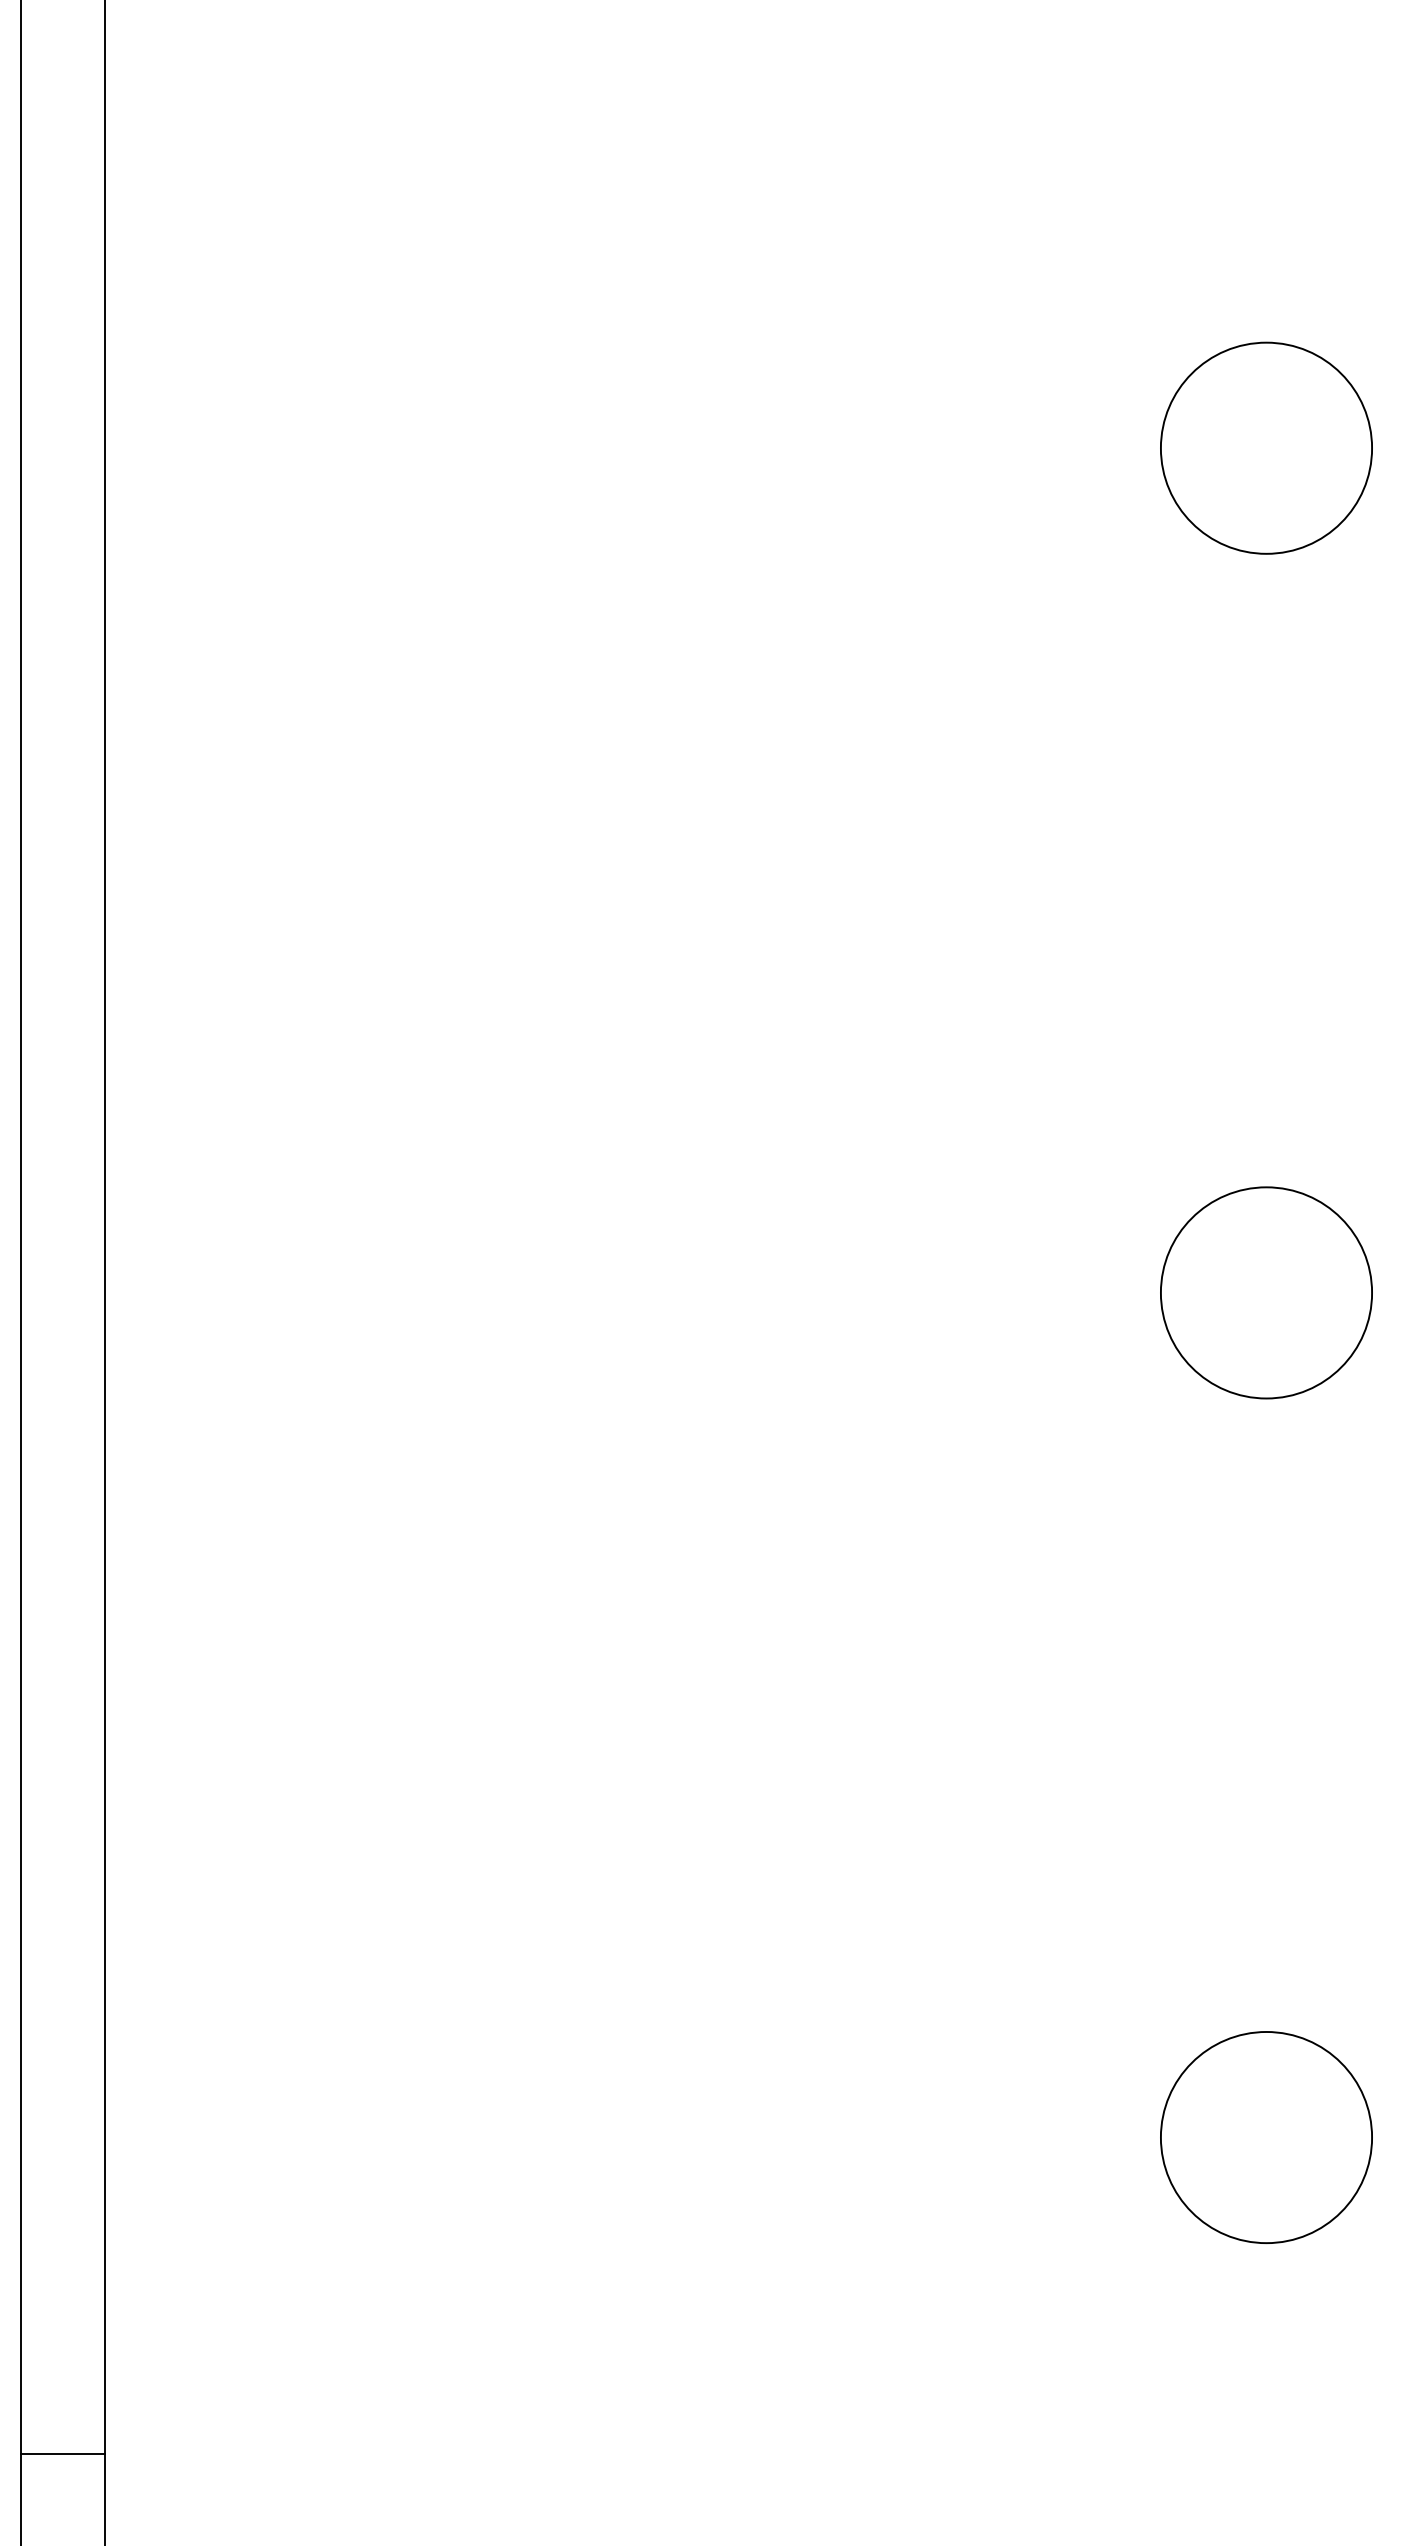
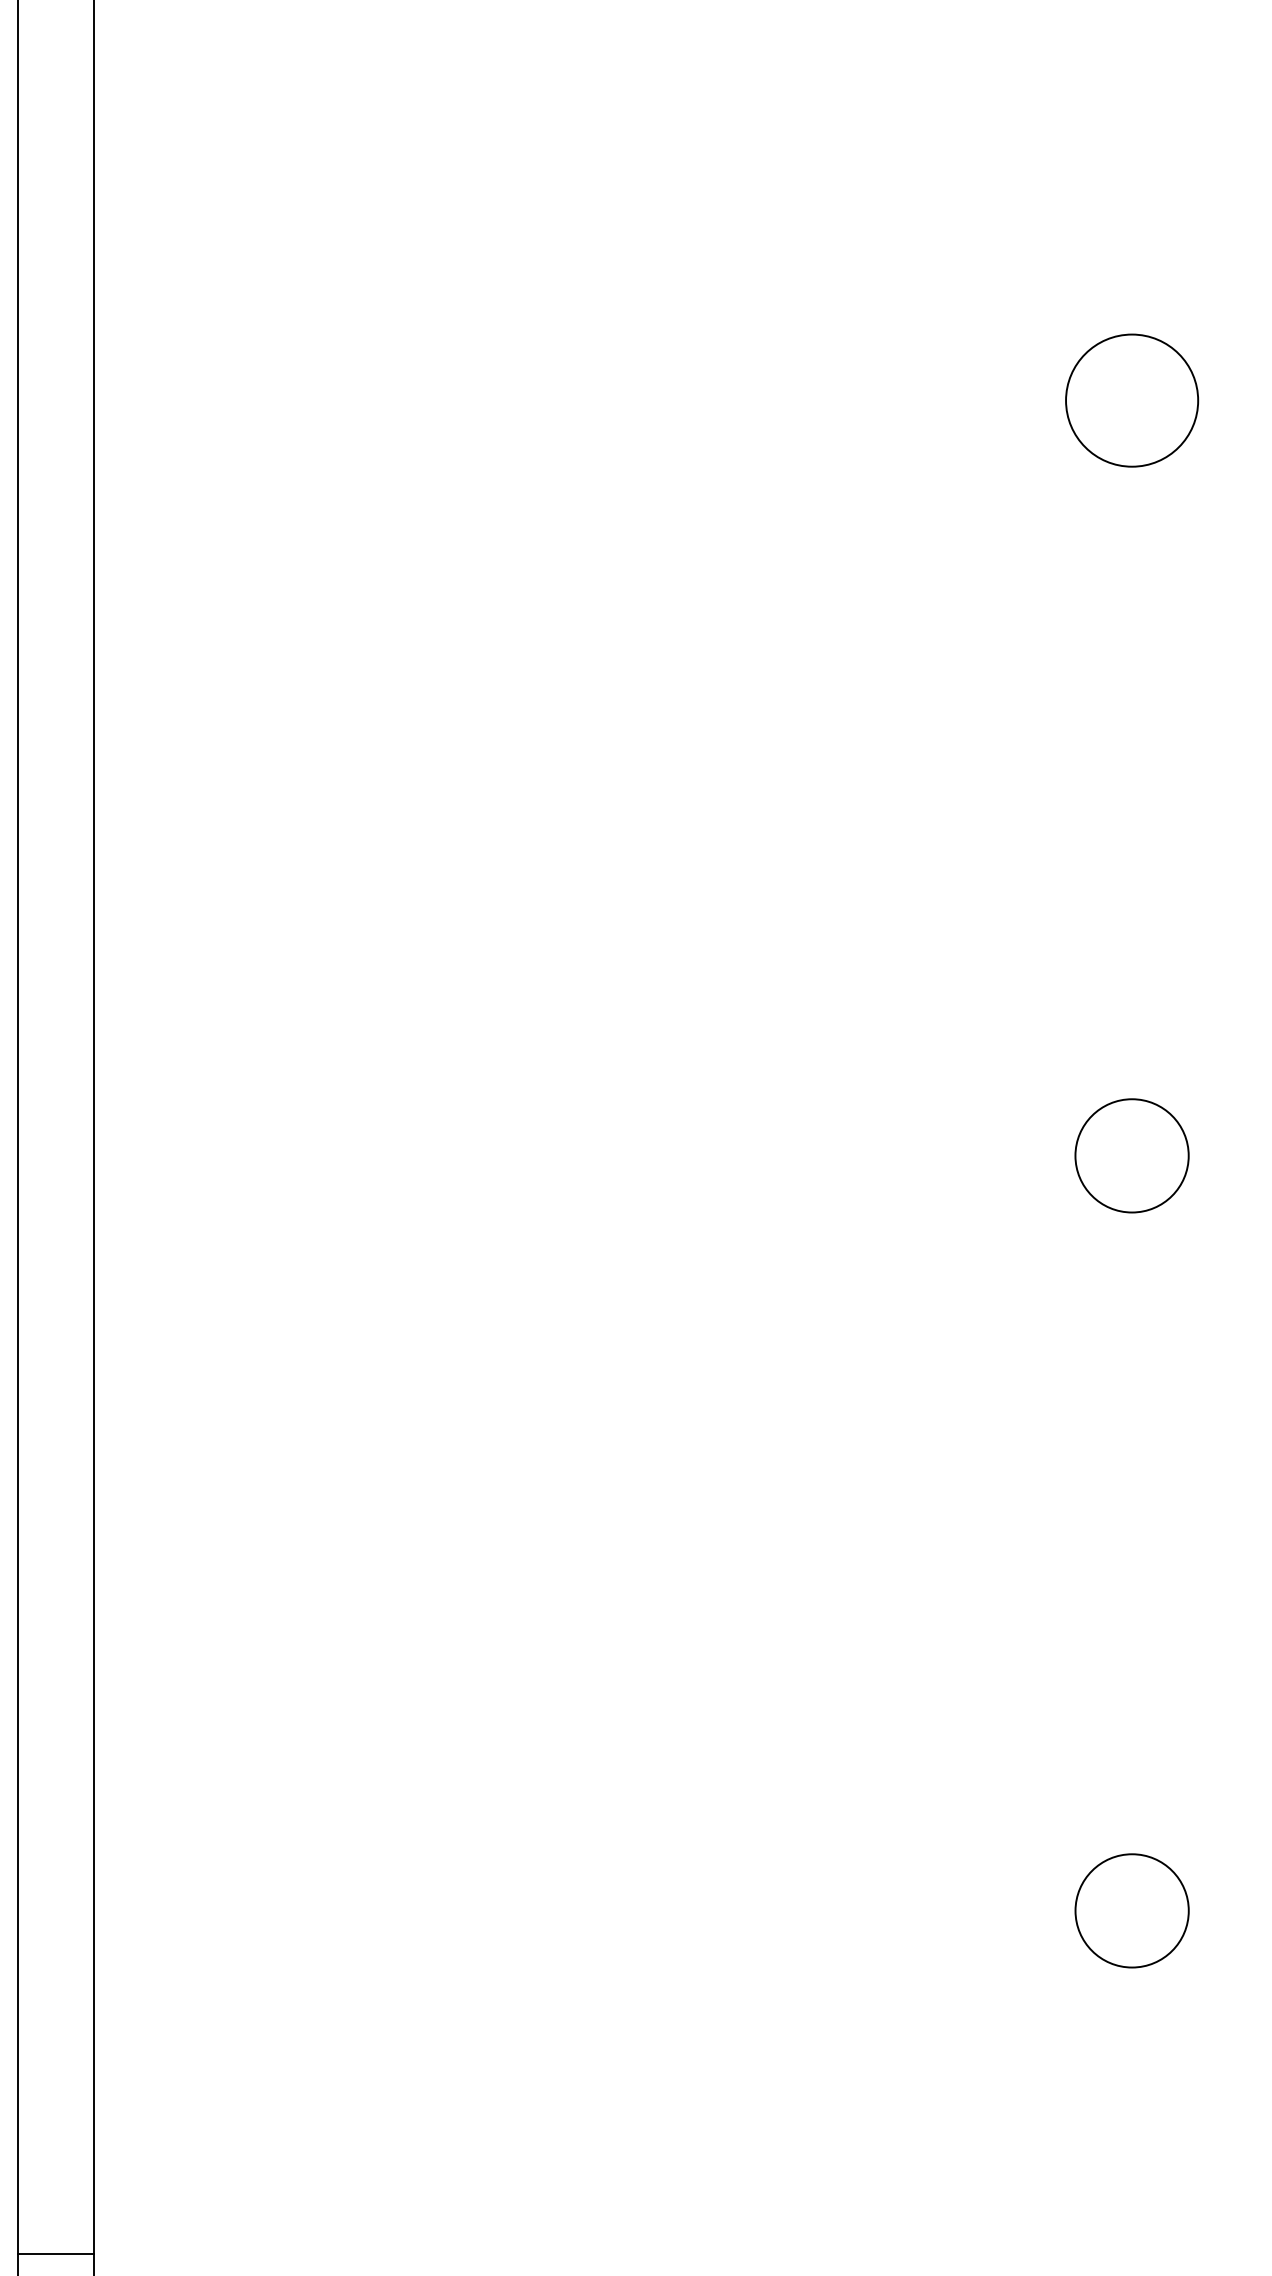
circle: (1265, 448) -> (1131, 400), size x0.7
circle: (1265, 1292) -> (1131, 1155), size x0.6
circle: (1265, 2137) -> (1131, 1910), size x0.6
line: (62, 2454) -> (55, 2254), moved

